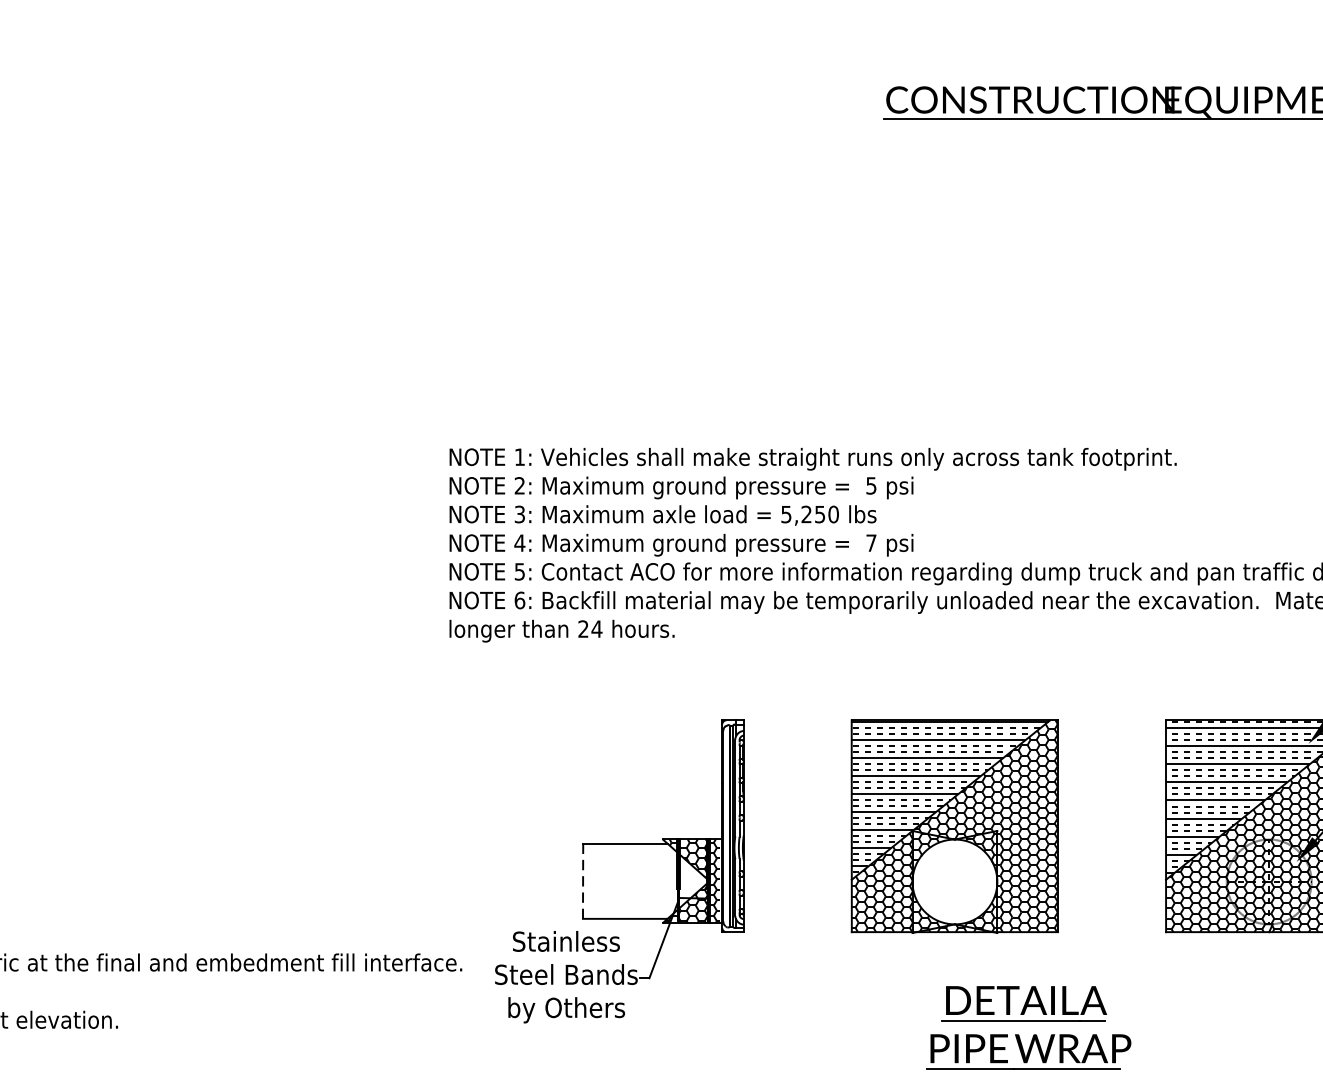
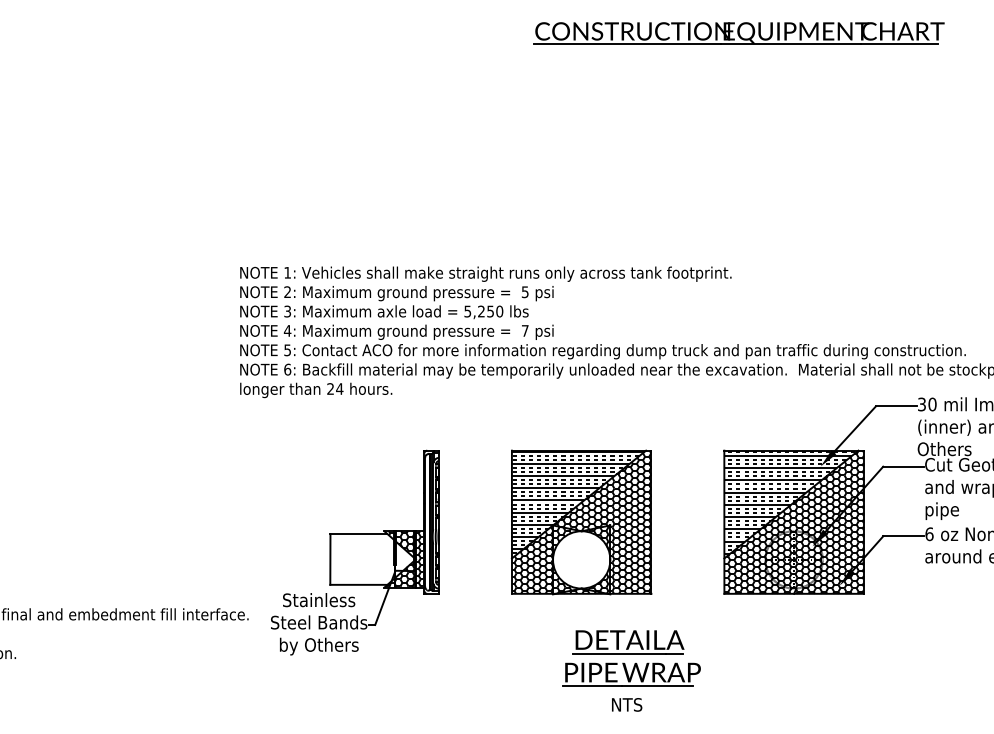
line: (583, 881) -> (330, 559), dashed -> solid

